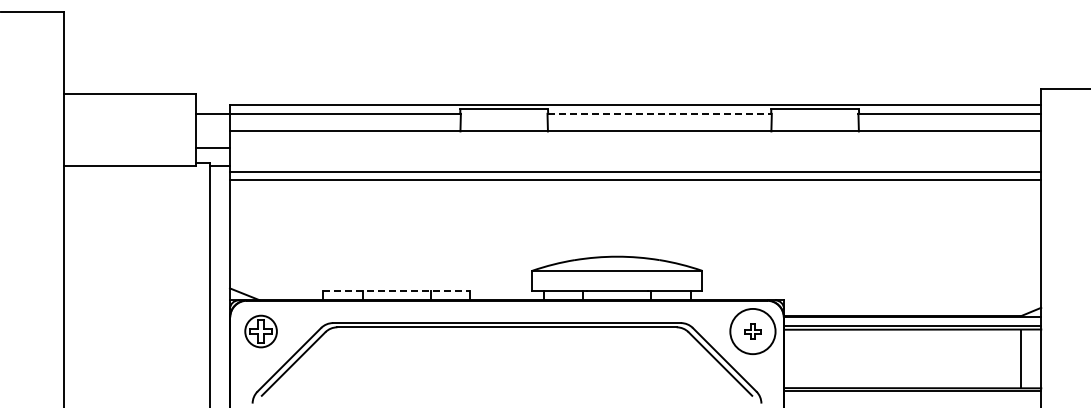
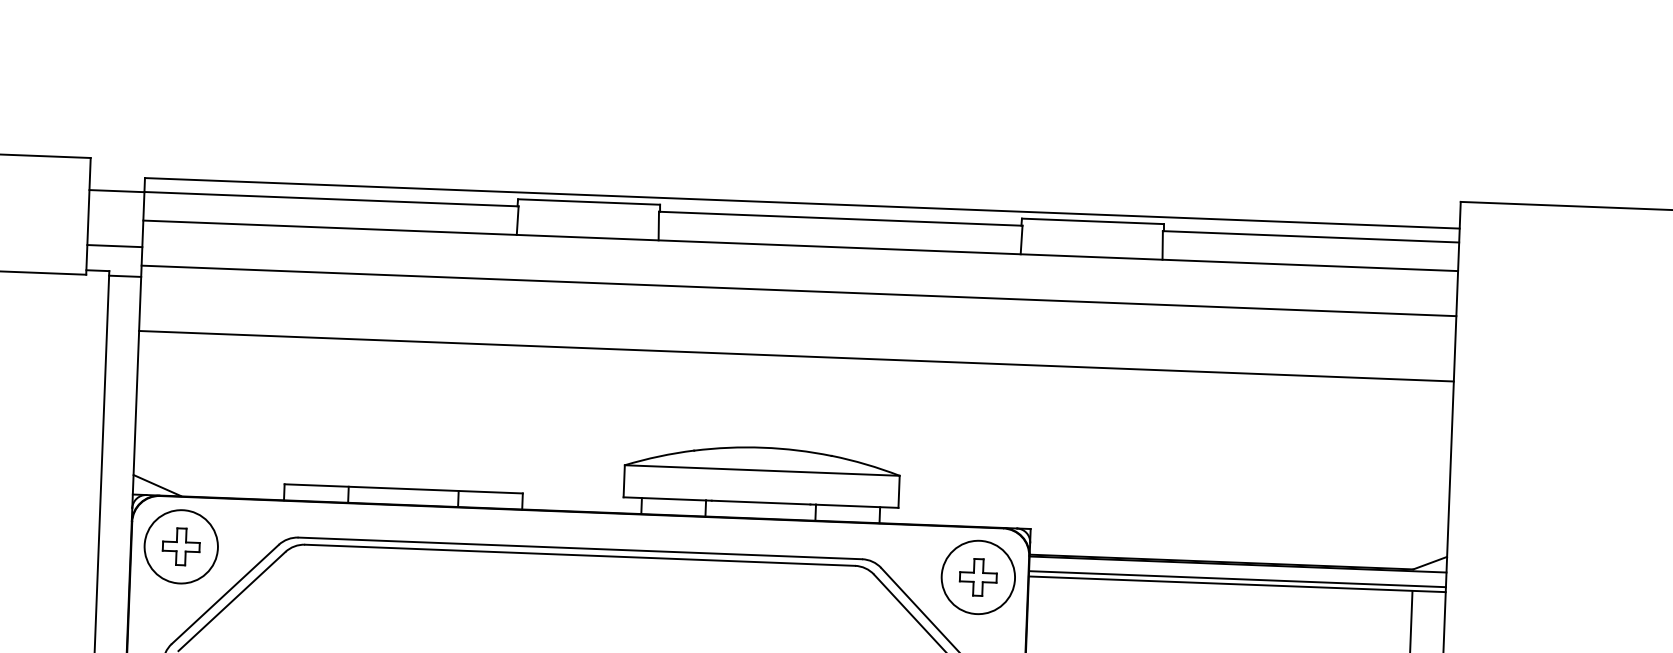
line: (660, 113) -> (842, 218), dashed -> solid
line: (635, 172) -> (798, 291), moved
line: (635, 179) -> (796, 356), moved
line: (397, 290) -> (404, 488), dashed -> solid
circle: (260, 331) -> (180, 546), size x1.43
part: (752, 331) -> (977, 577), size x1.43

